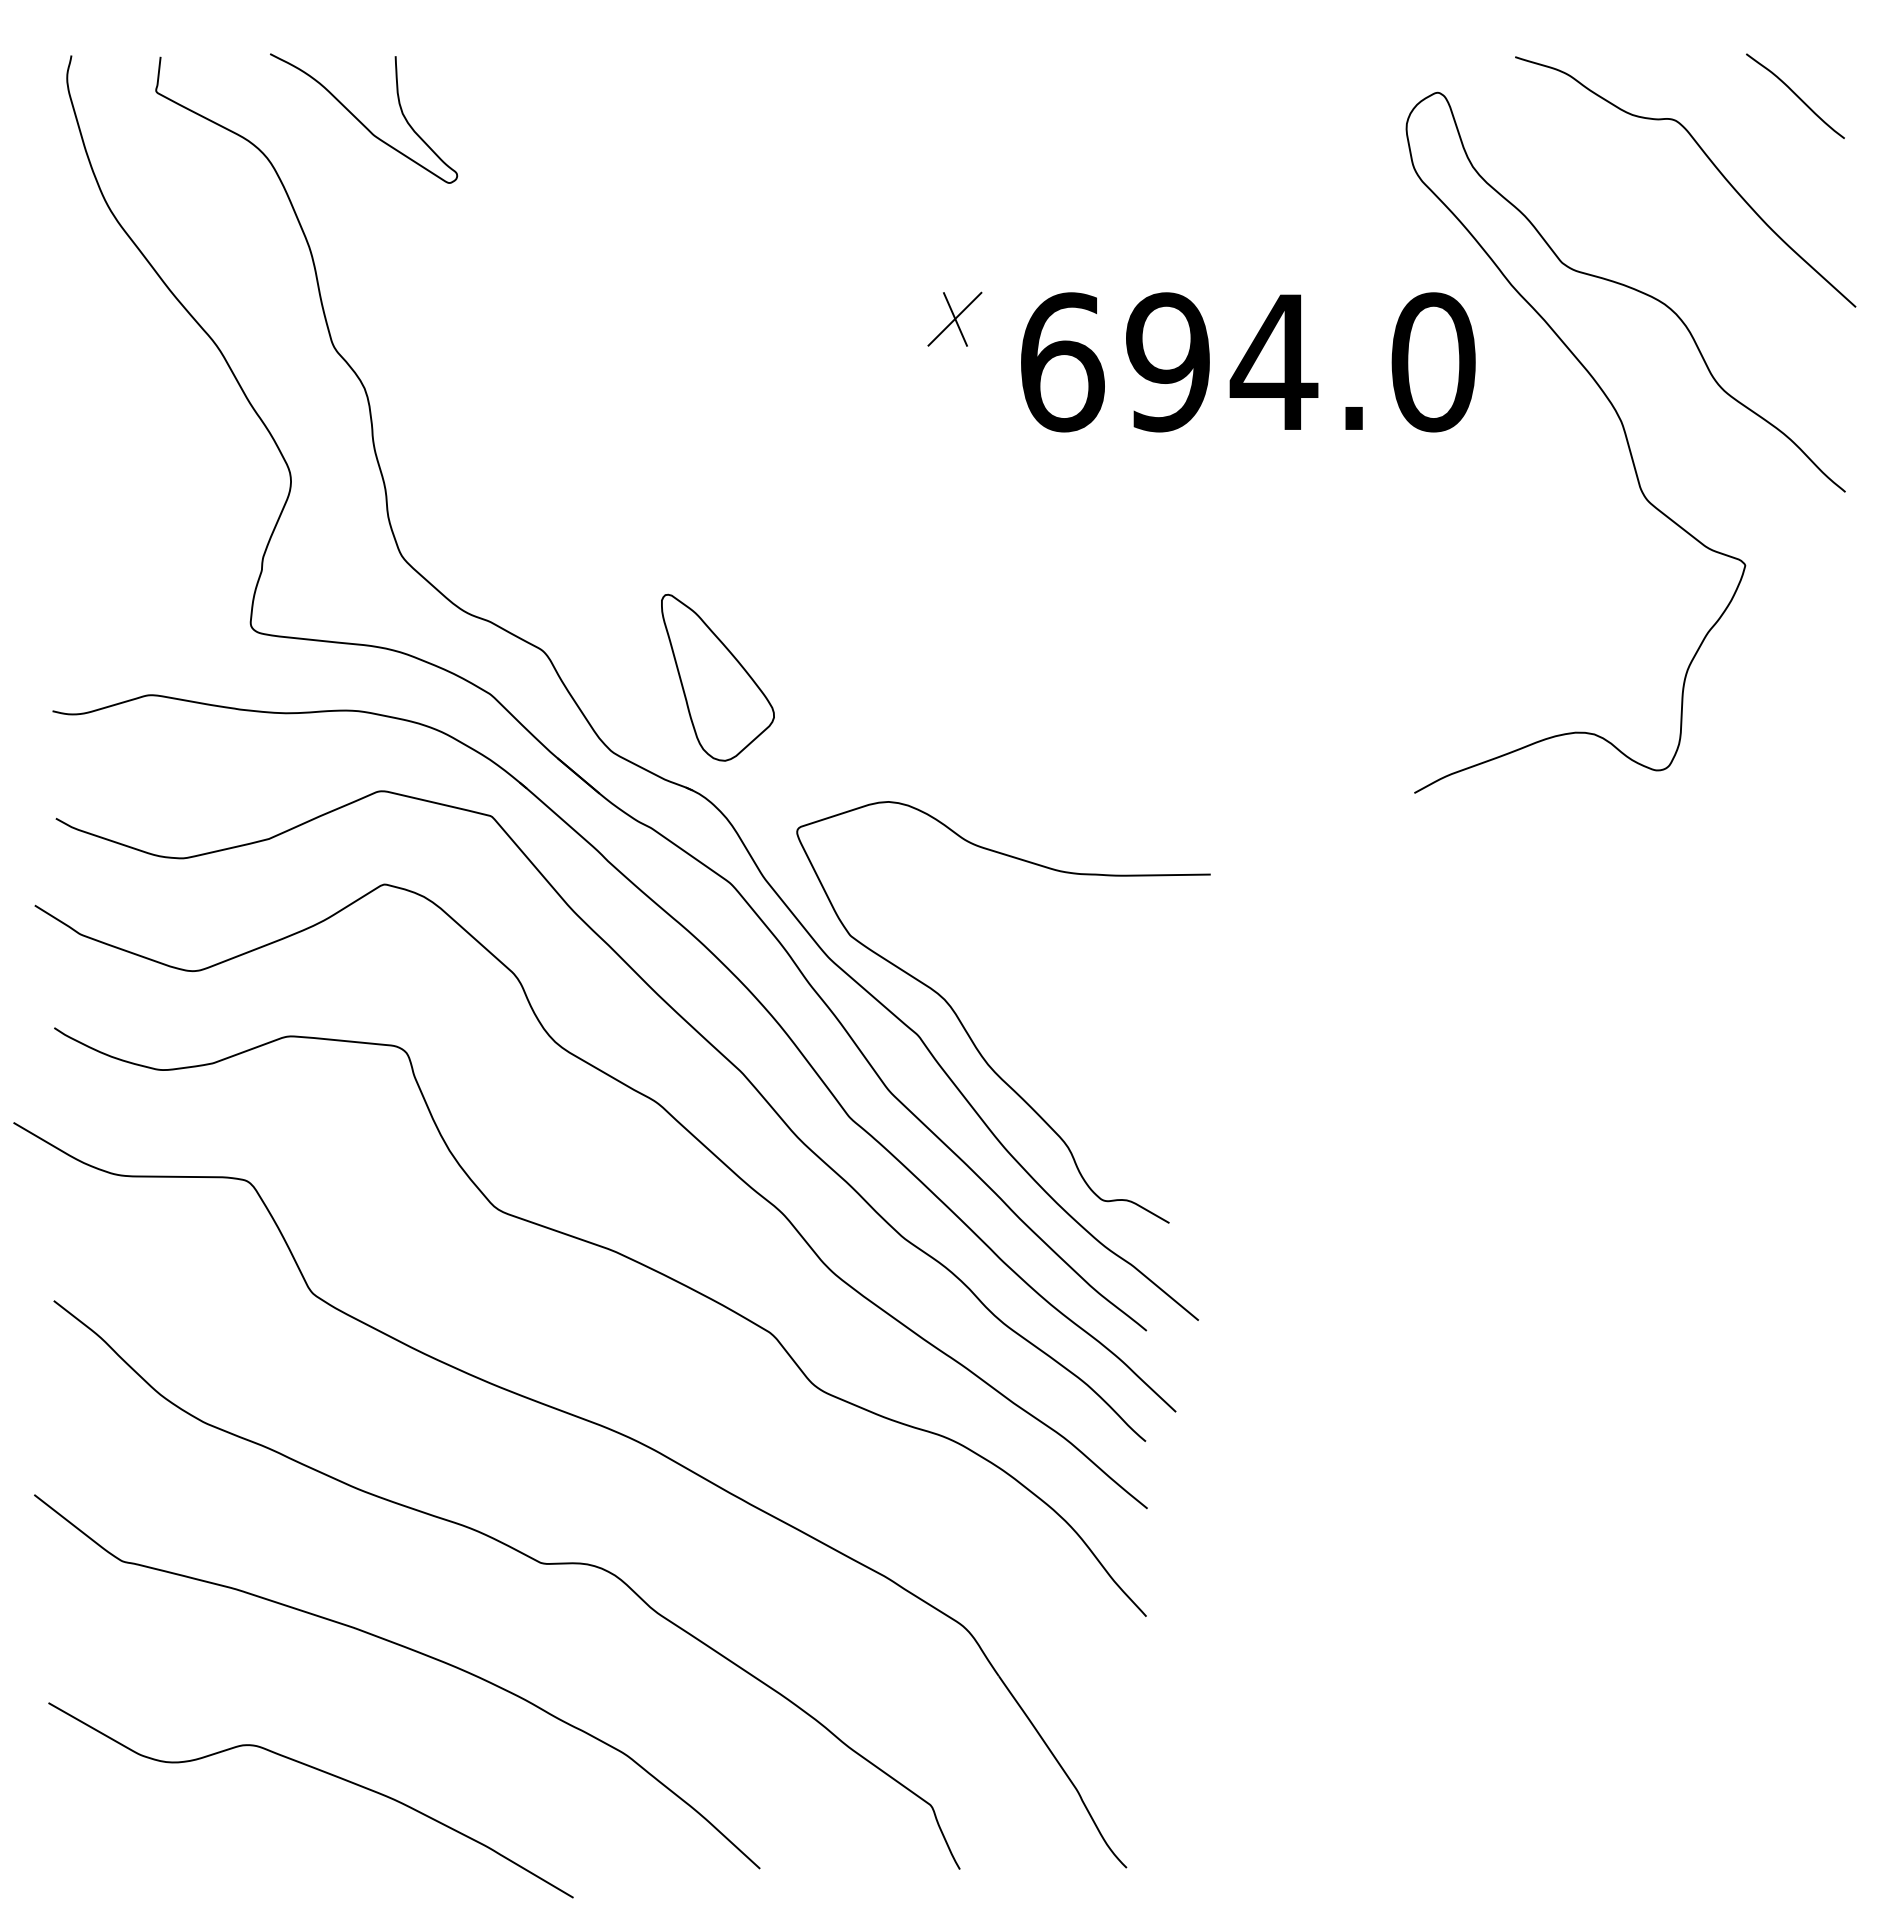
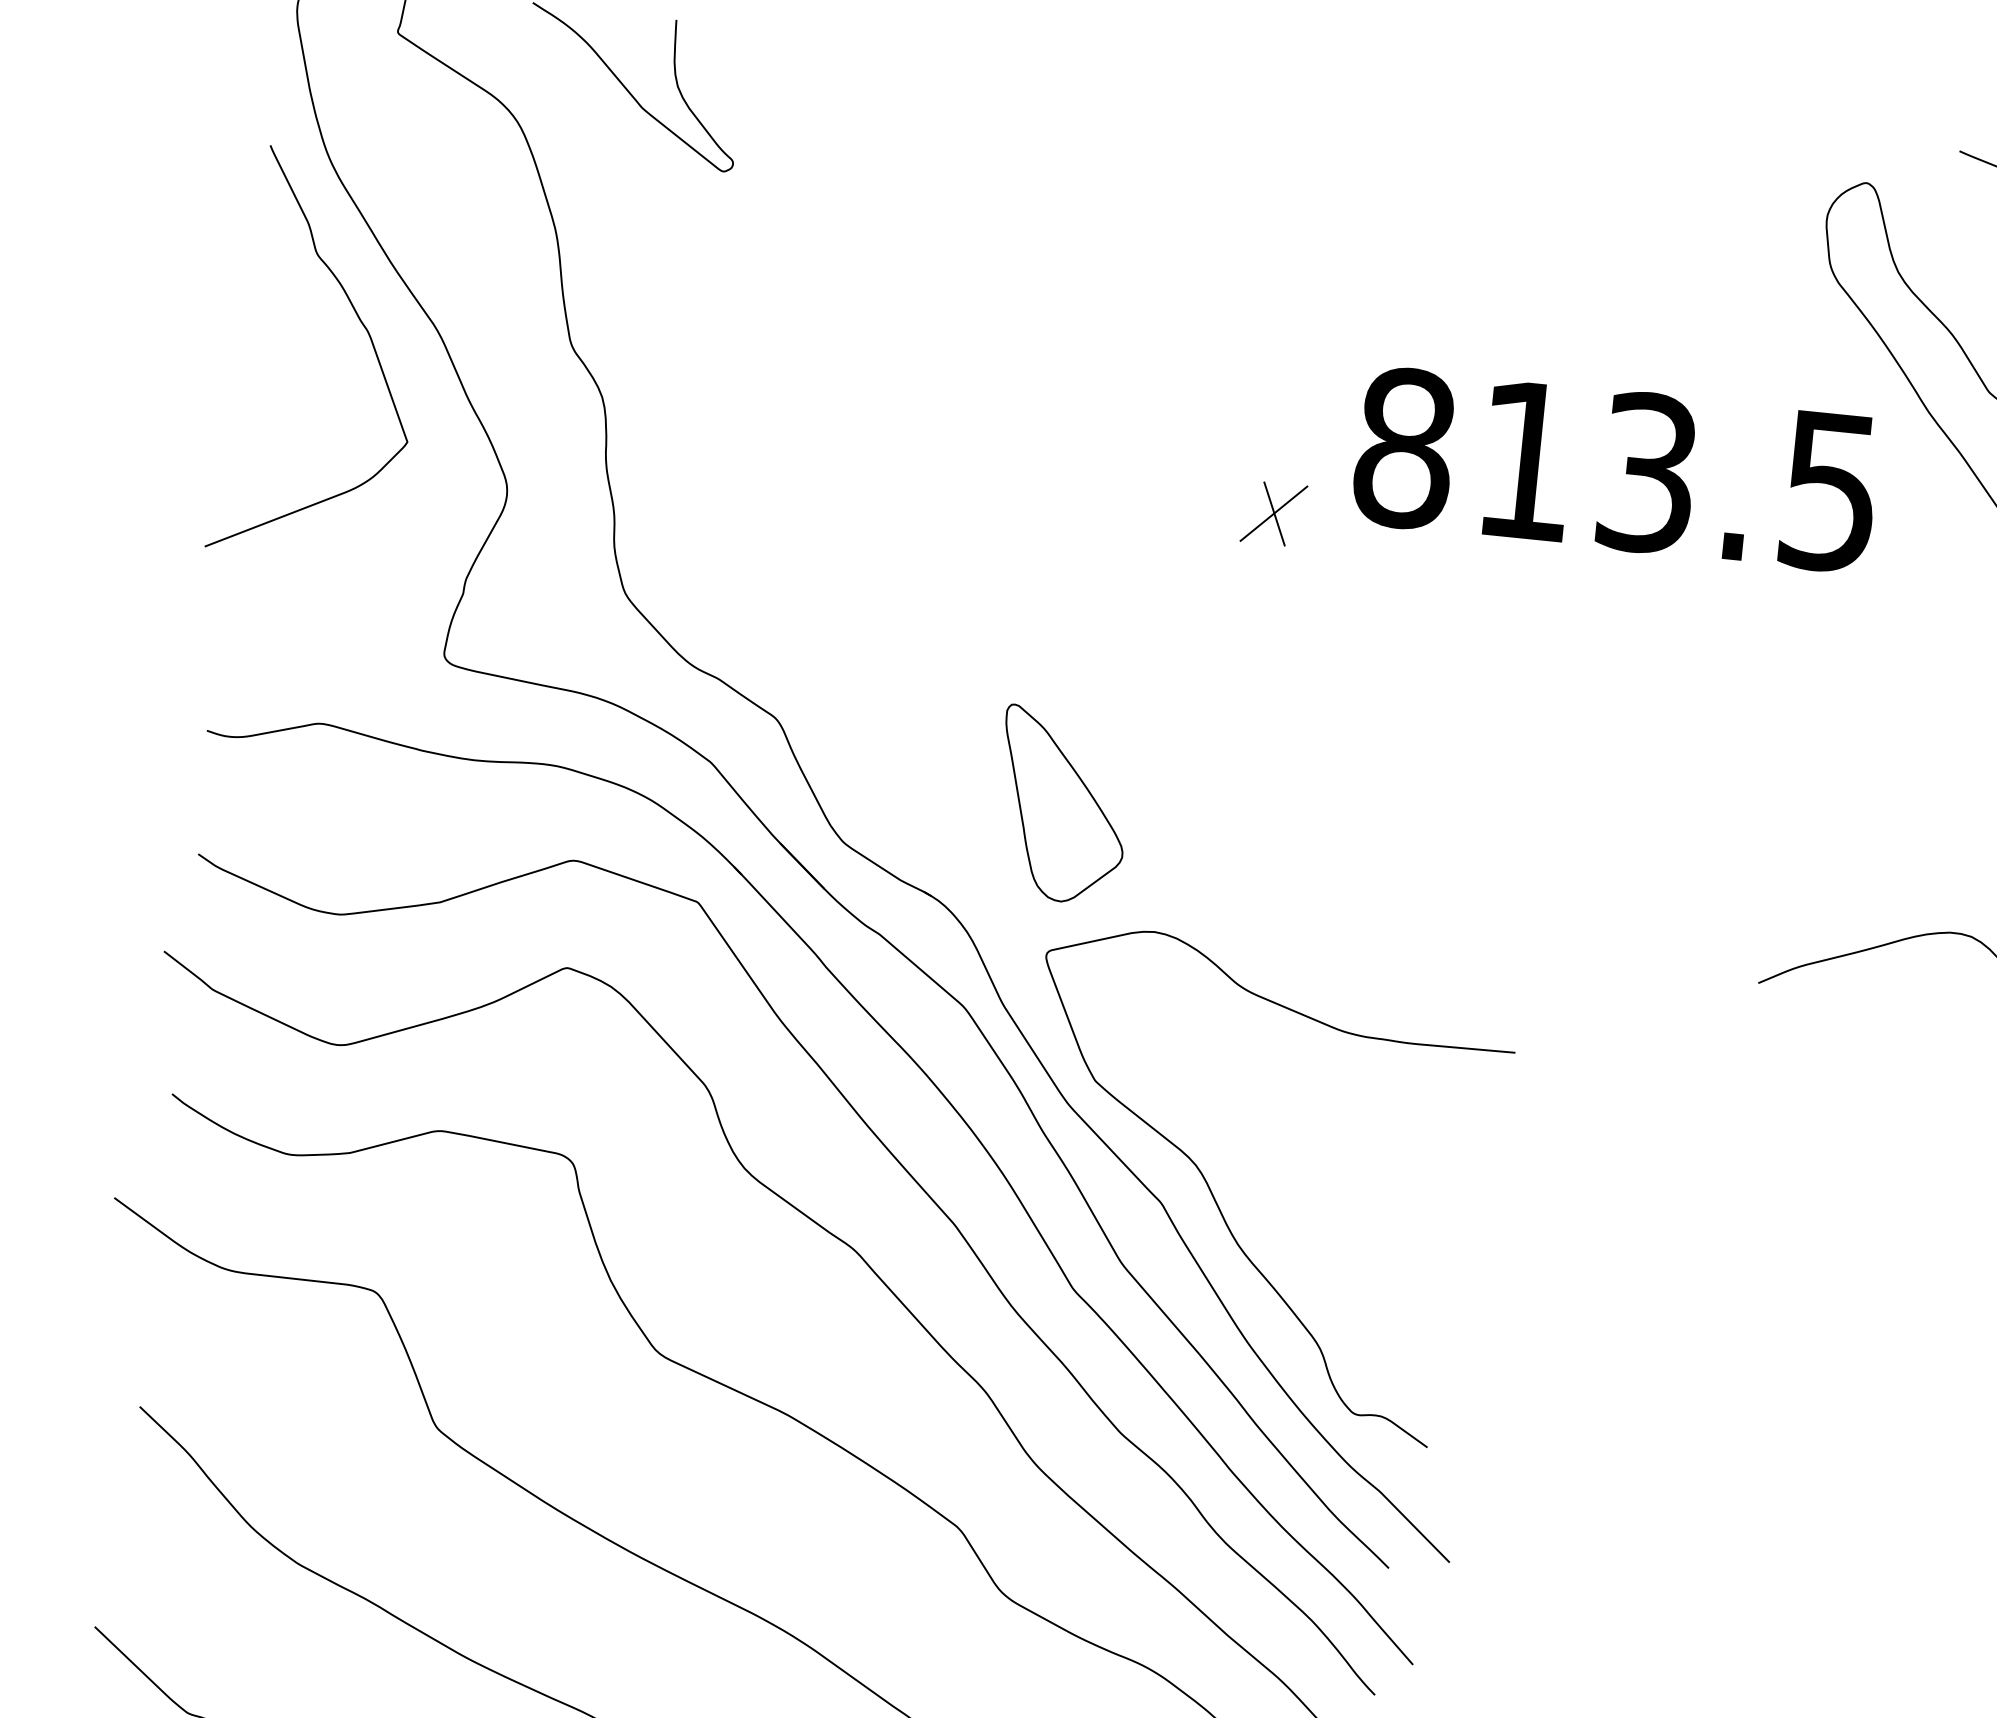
part: (954, 318) -> (1273, 512), moved
curve: (153, 350) -> (364, 329), added
text: (1247, 362) -> (1617, 470), 694.0 -> 813.5
part: (717, 677) -> (1062, 805), moved

